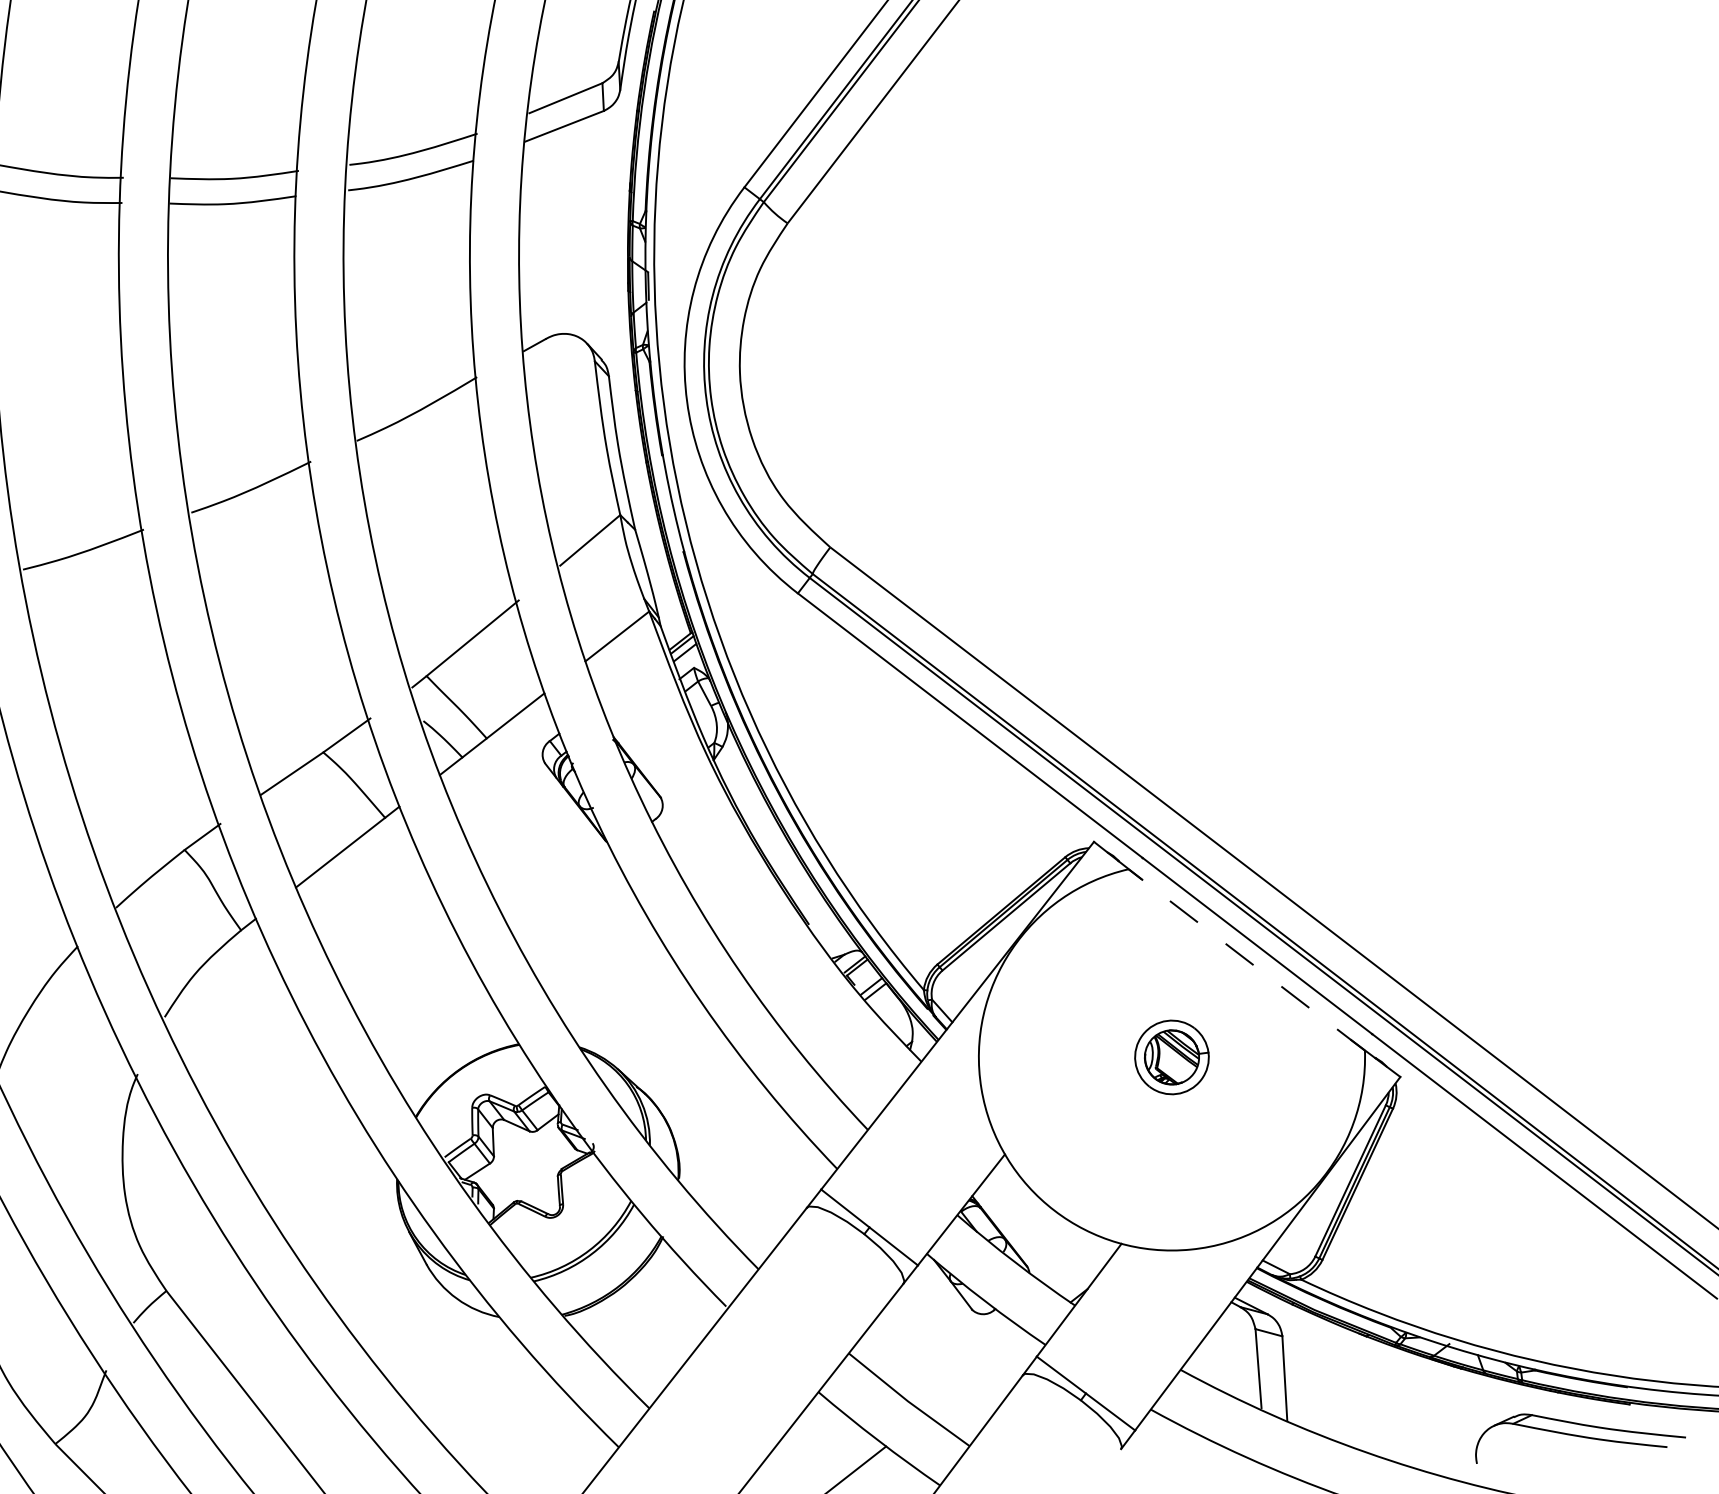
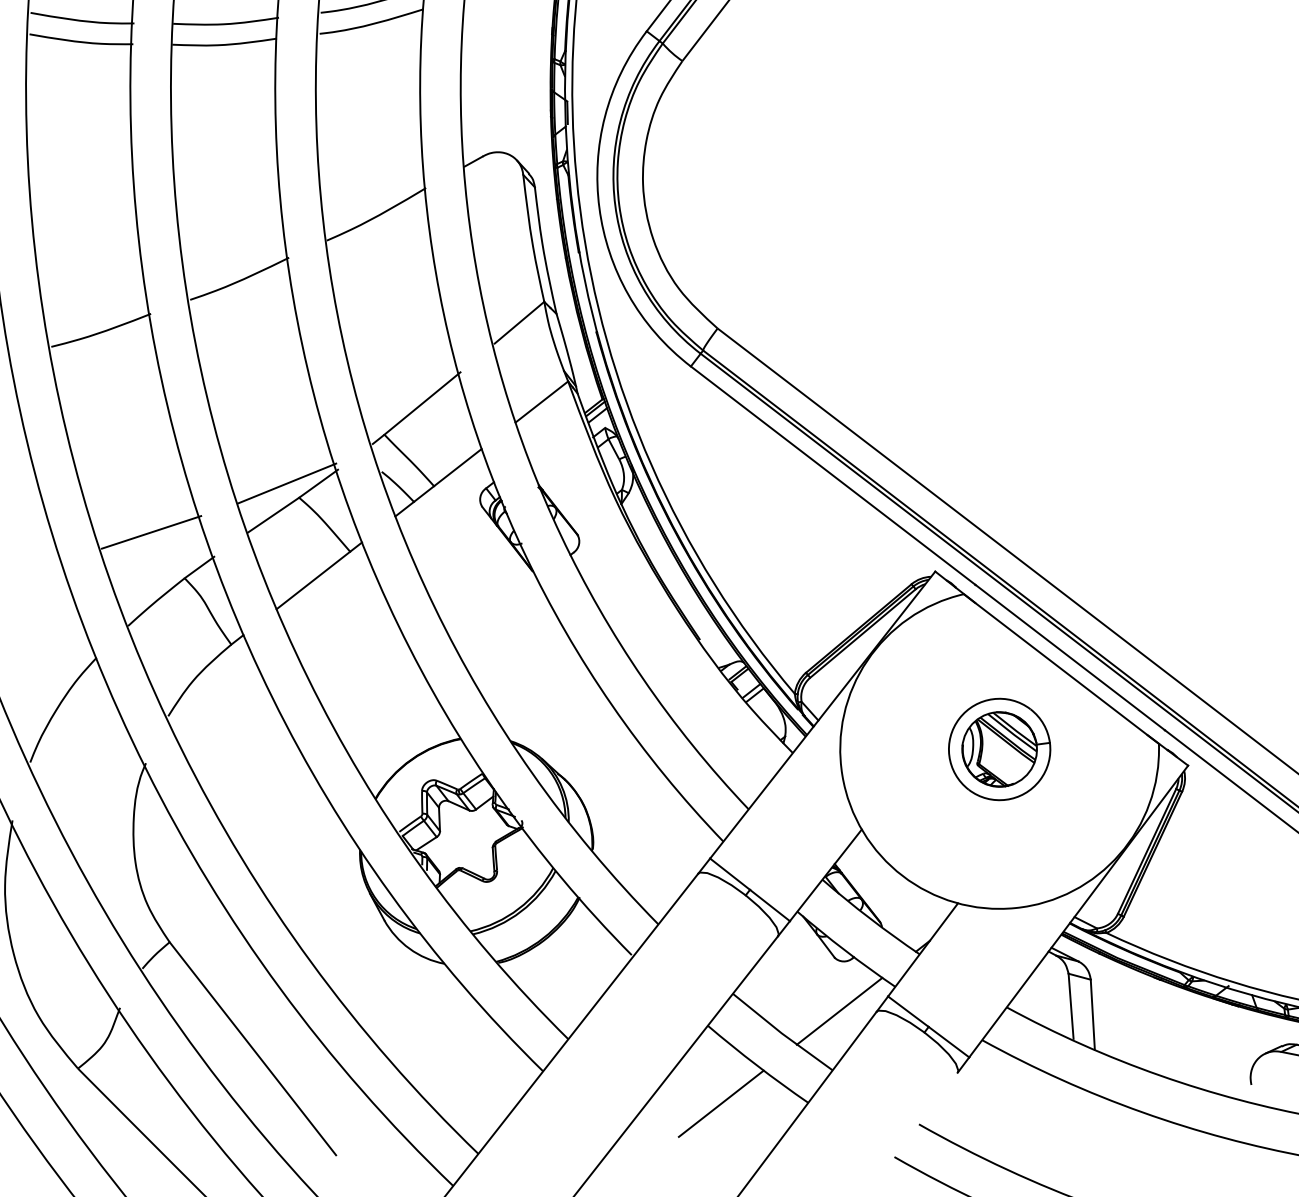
line: (308, 735) -> (286, 483), added
line: (144, 794) -> (151, 532), added
line: (1246, 959) -> (1061, 668), dashed -> solid
part: (1171, 1057) -> (999, 749), size x1.67
line: (977, 1374) -> (839, 1011), added

